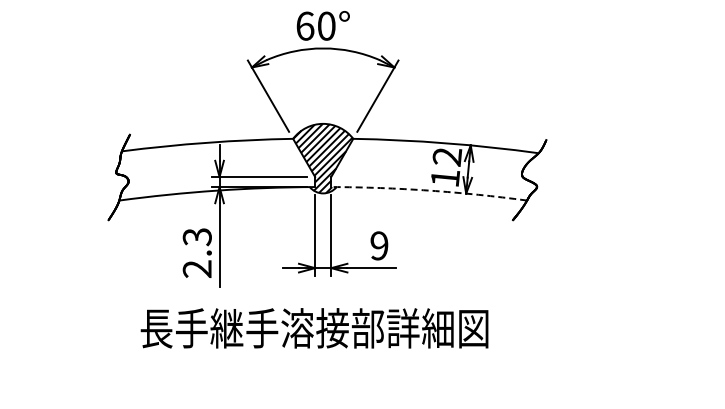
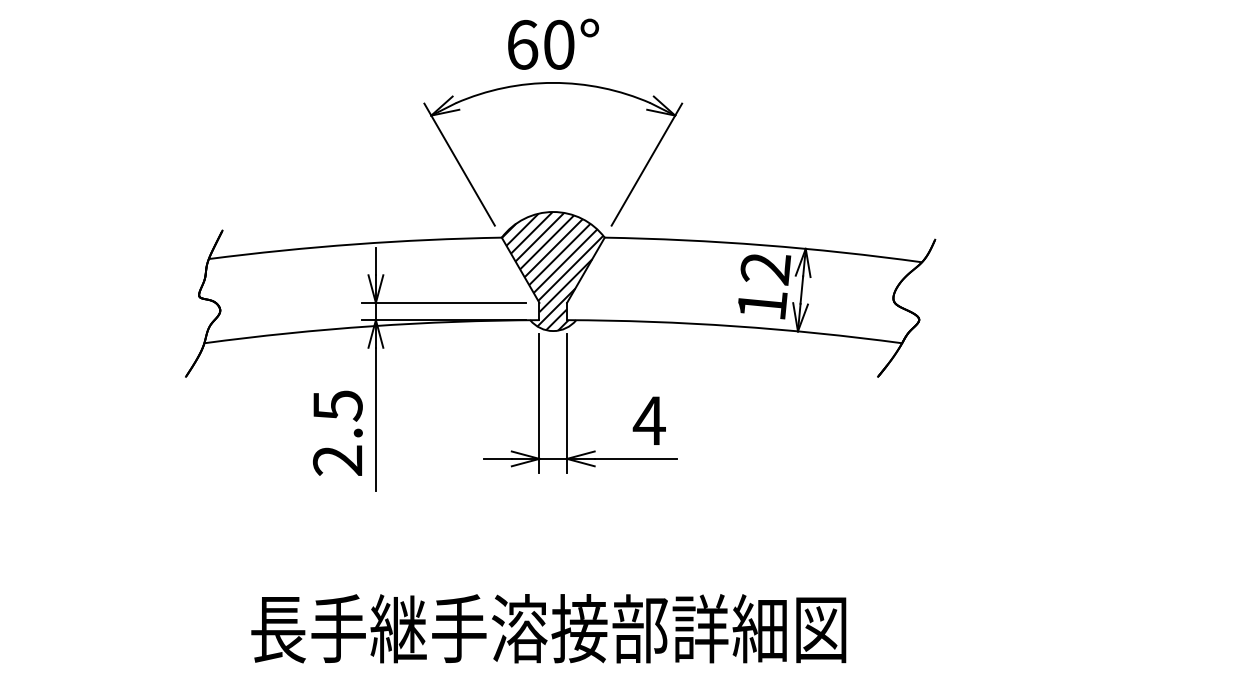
arc: (429, 190) -> (735, 326), dashed -> solid
text: (196, 237) -> (336, 406), 2.3 -> 2.5
text: (379, 245) -> (649, 420), 9 -> 4
text: (314, 328) -> (548, 628), moved

